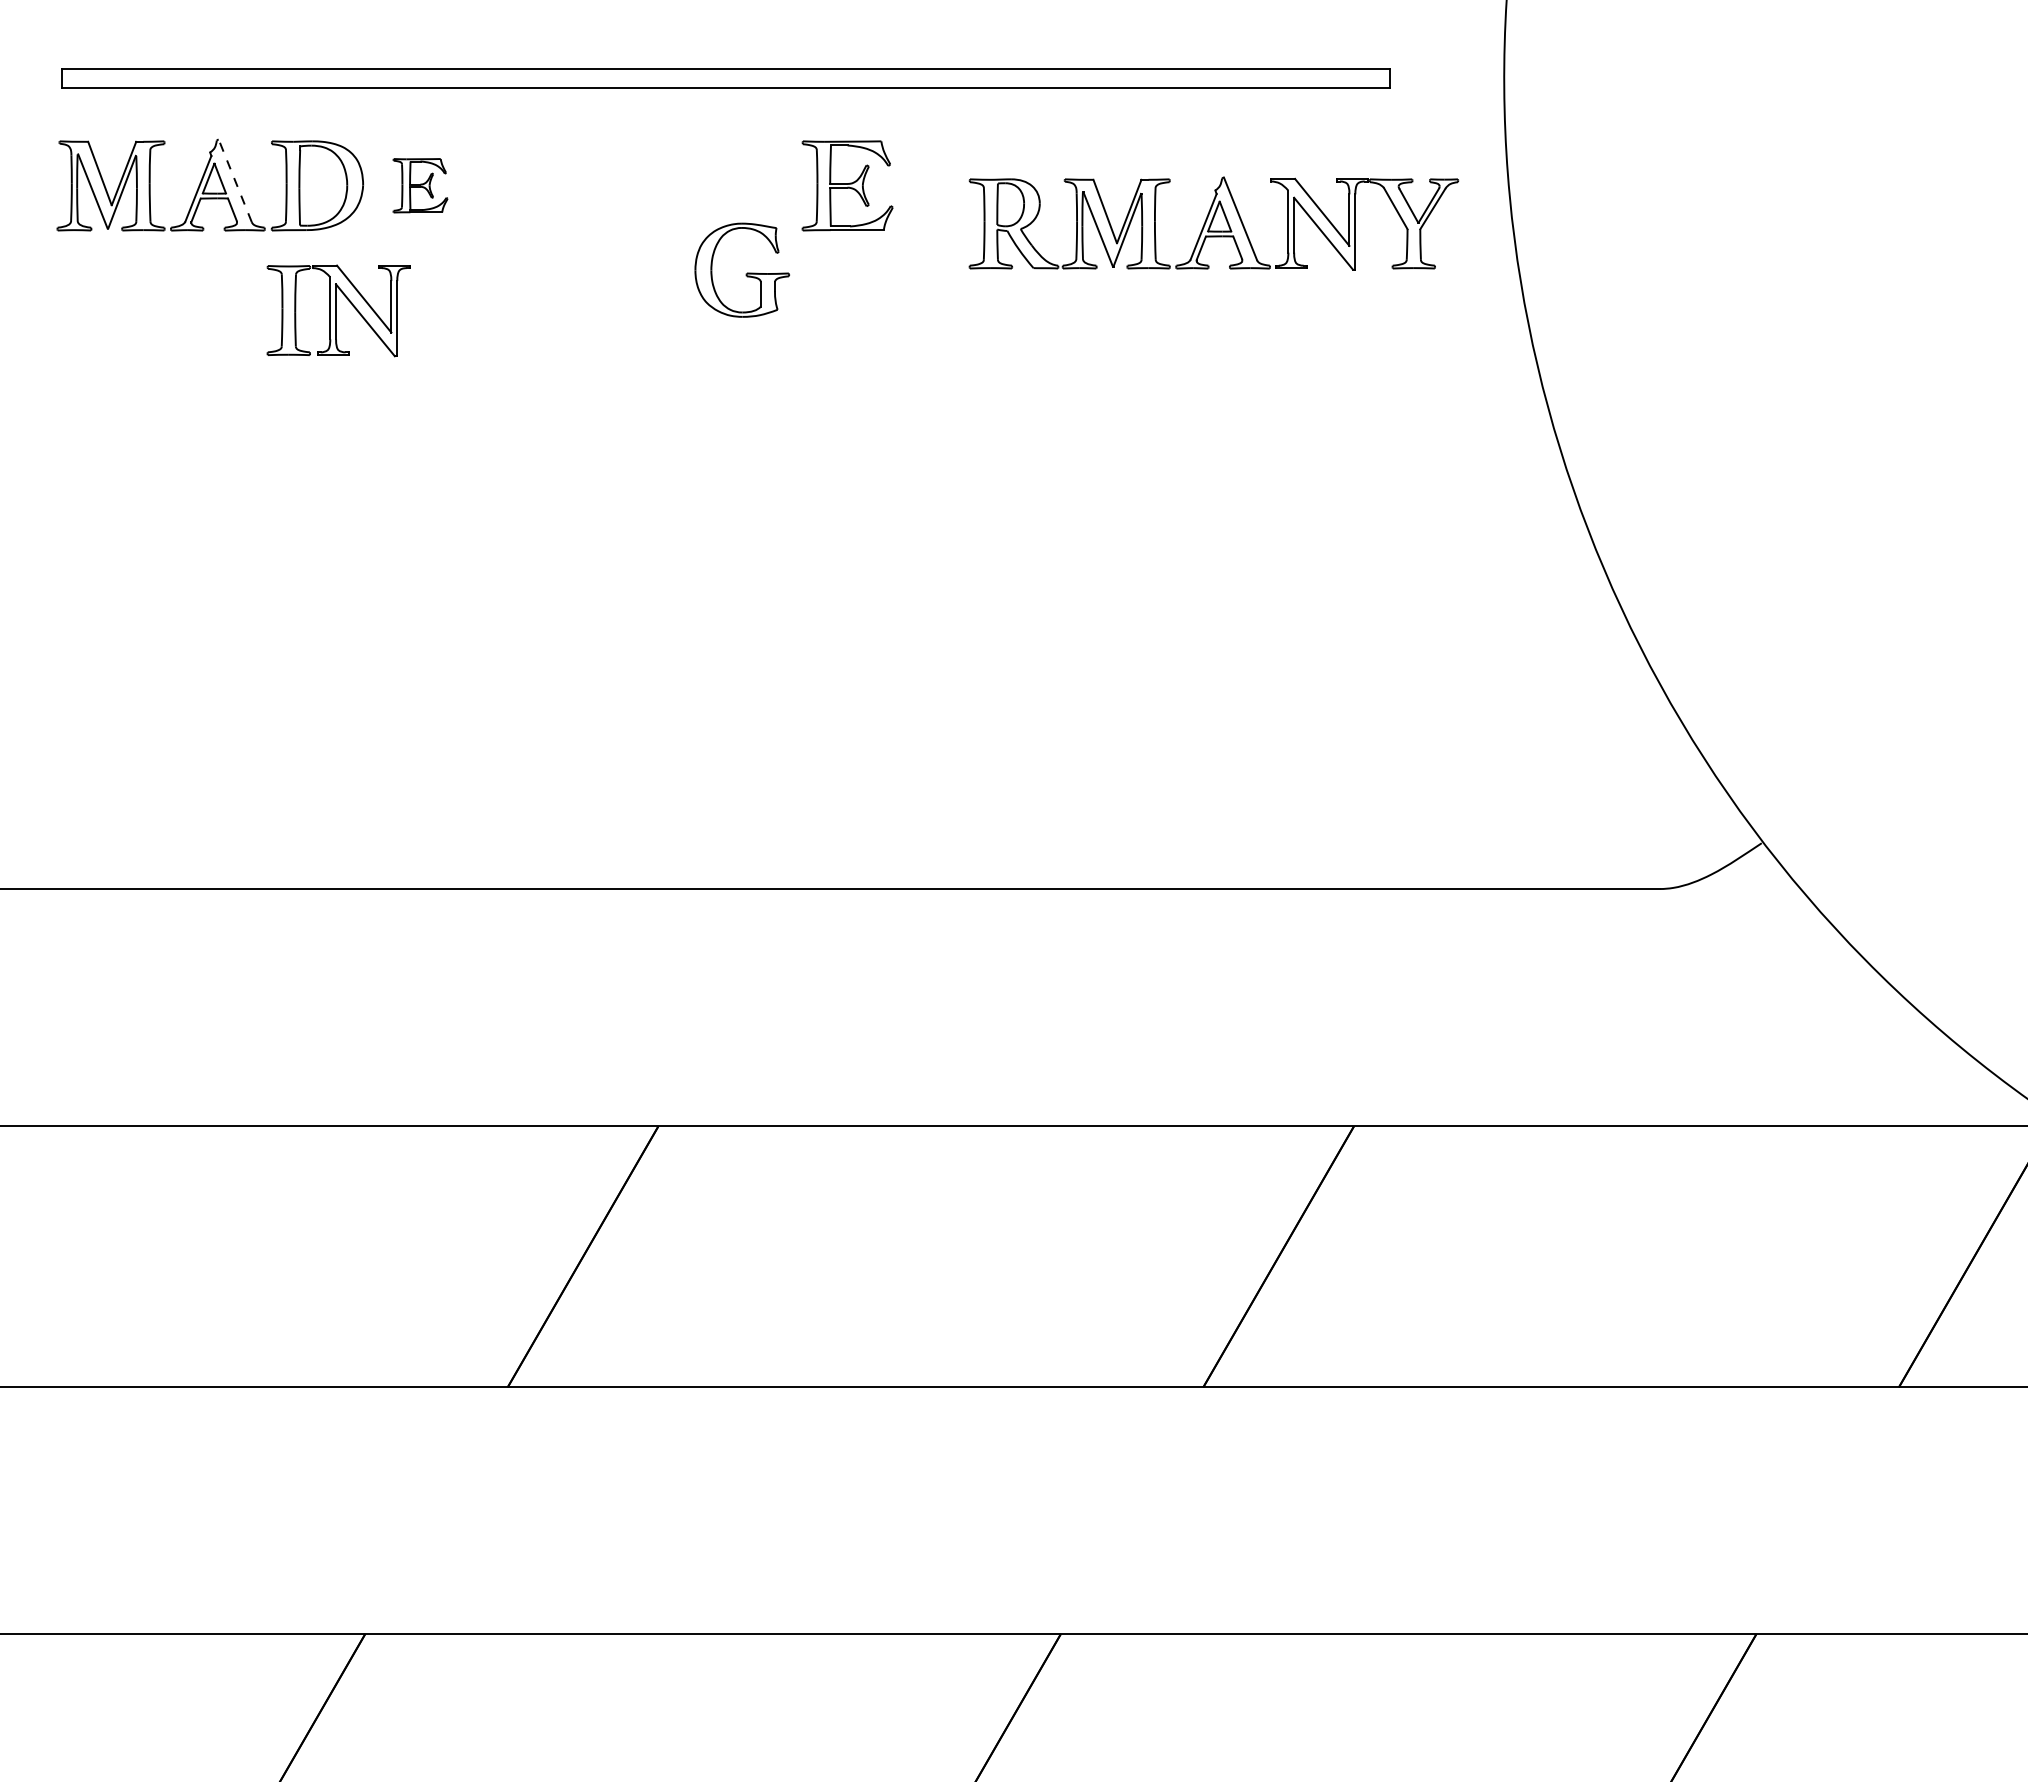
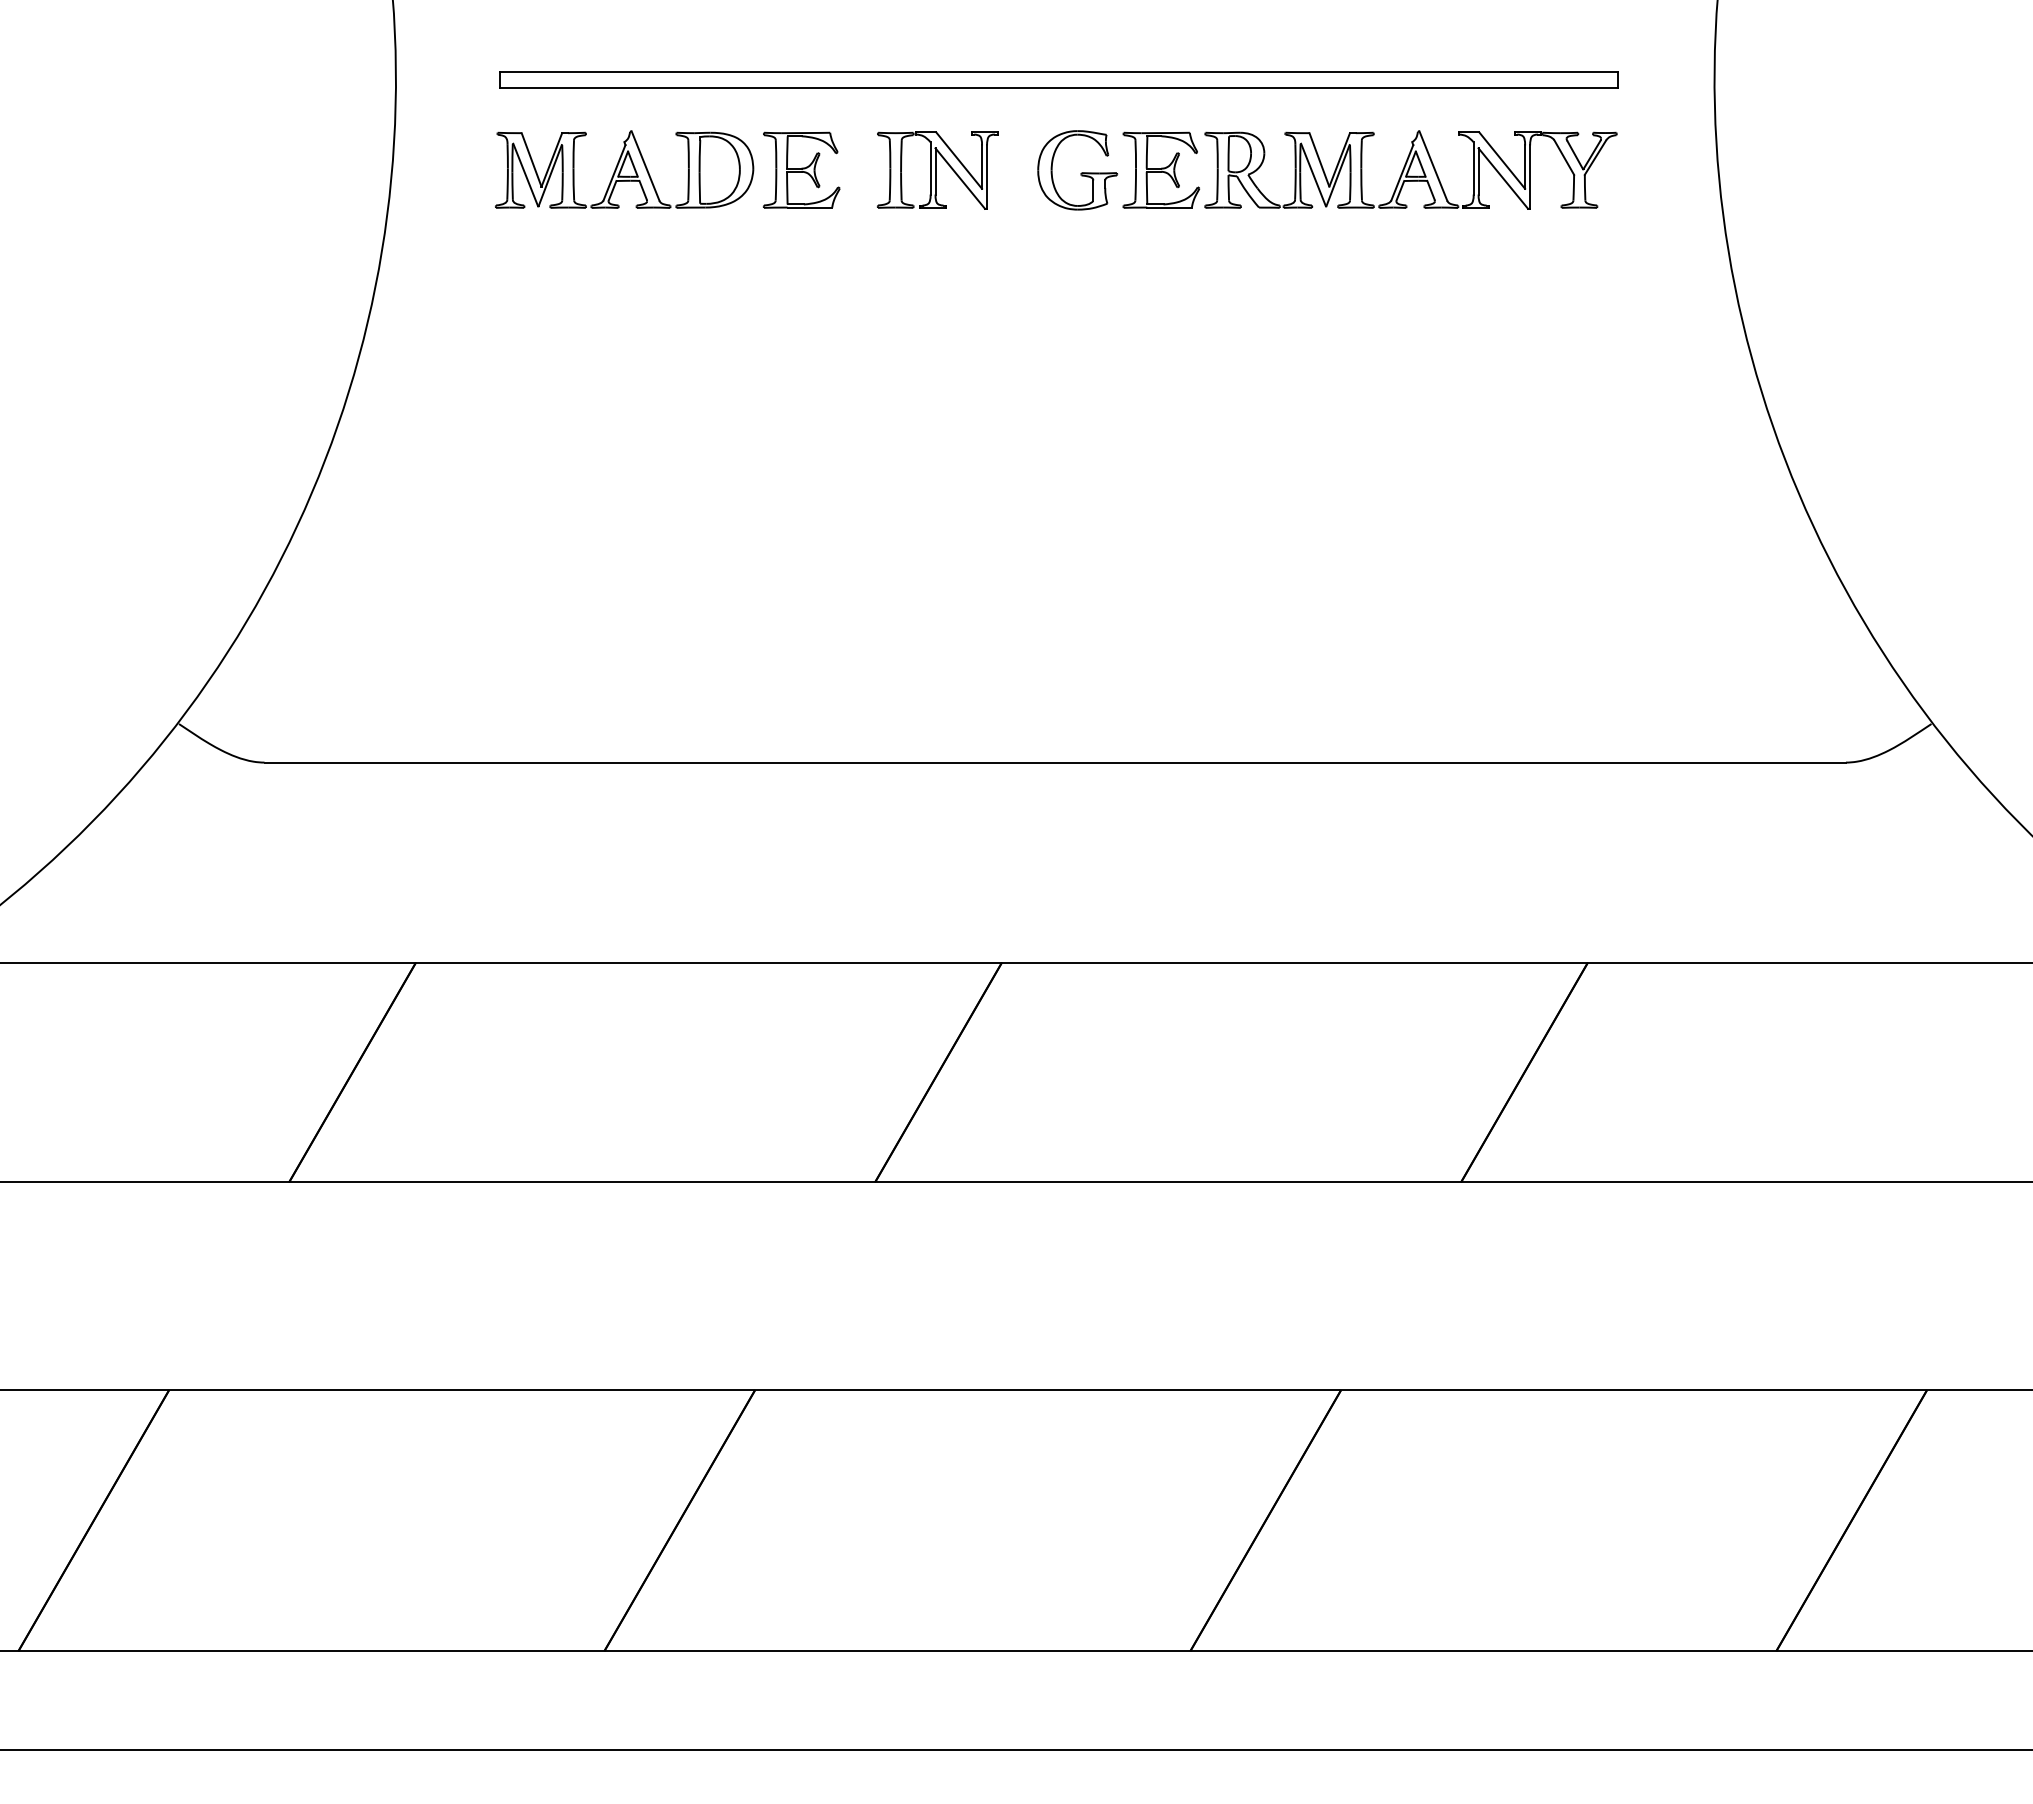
line: (235, 180) -> (645, 165), dashed -> solid
part: (420, 184) -> (801, 169), size x1.67
part: (1213, 222) -> (1410, 169), moved
part: (742, 270) -> (1077, 170), moved
part: (338, 310) -> (937, 170), moved

